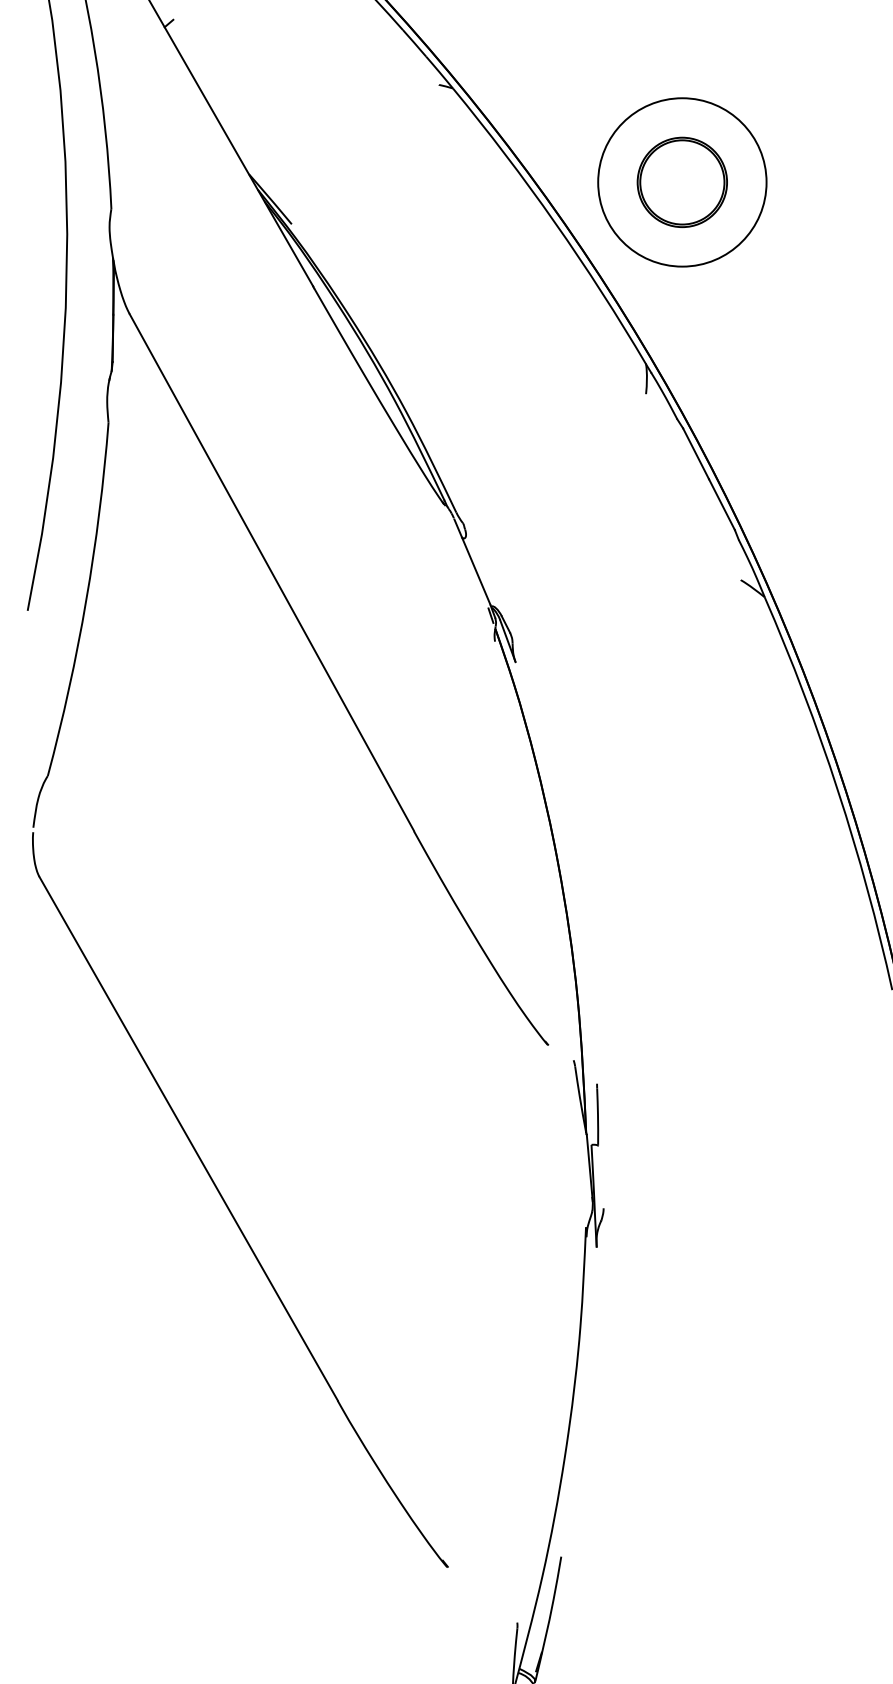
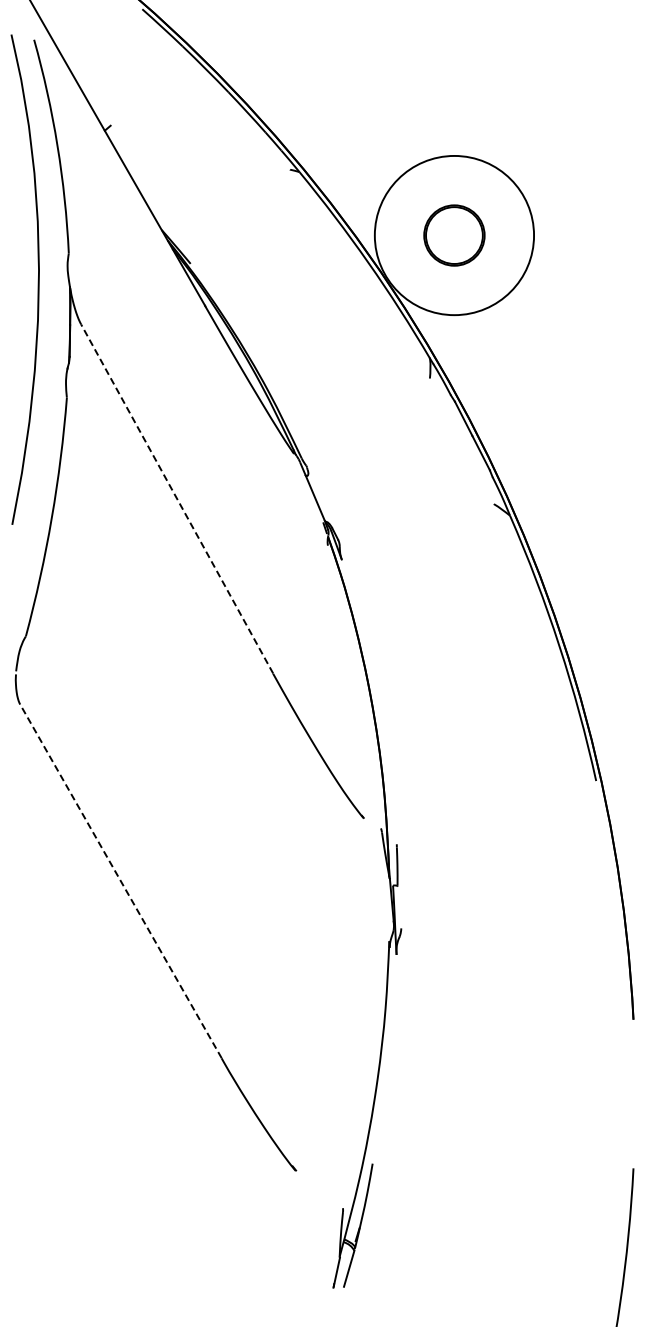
circle: (682, 182) -> (454, 235), size x1.4
line: (270, 571) -> (176, 498), solid -> dashed
line: (187, 1137) -> (120, 880), solid -> dashed

